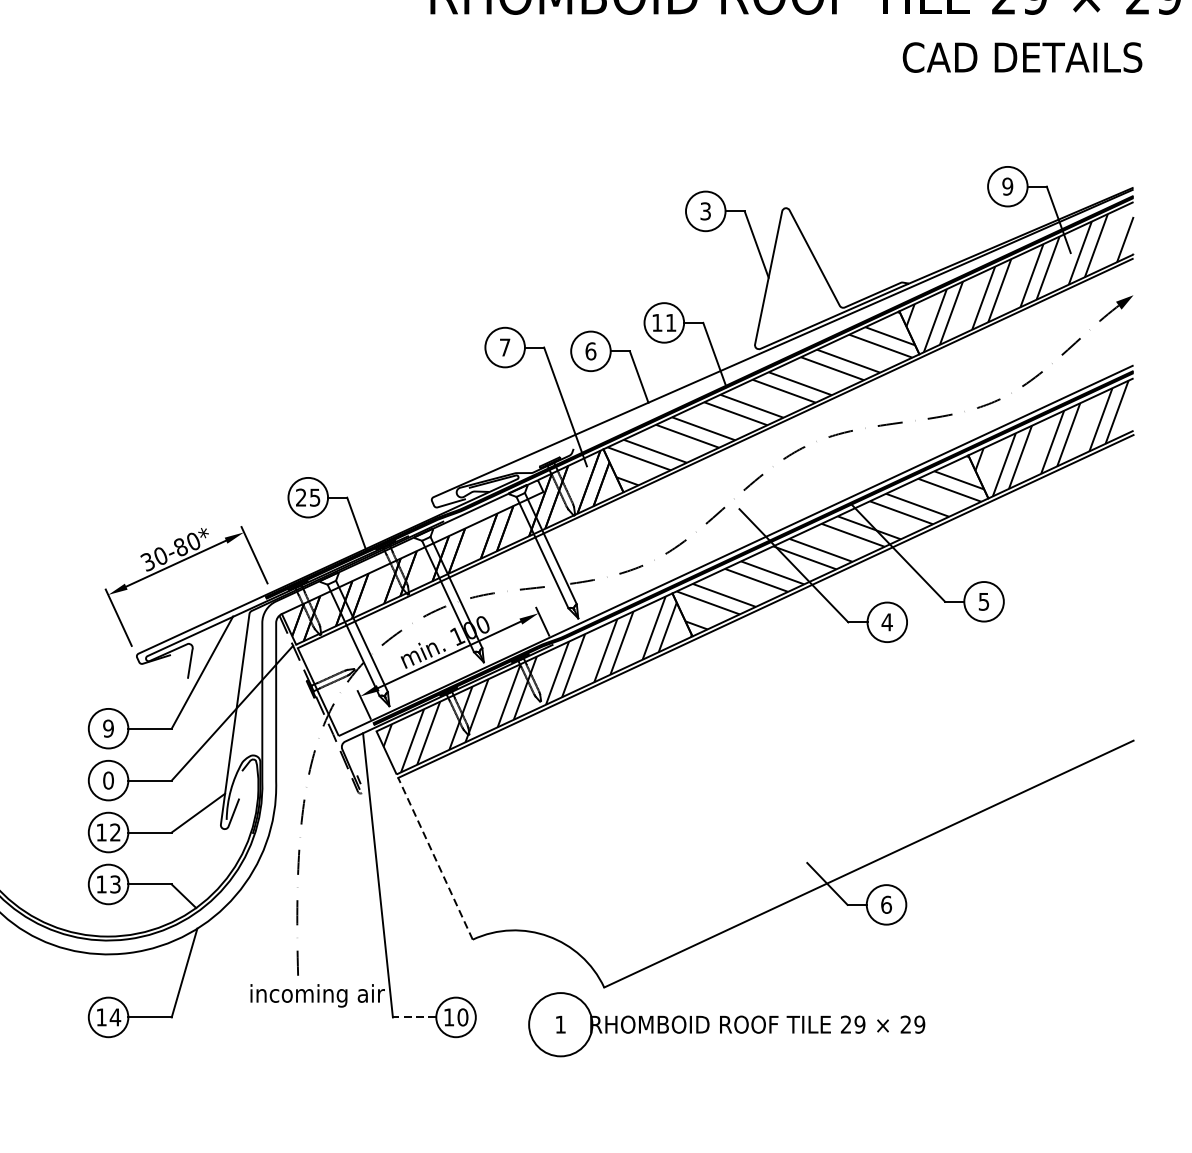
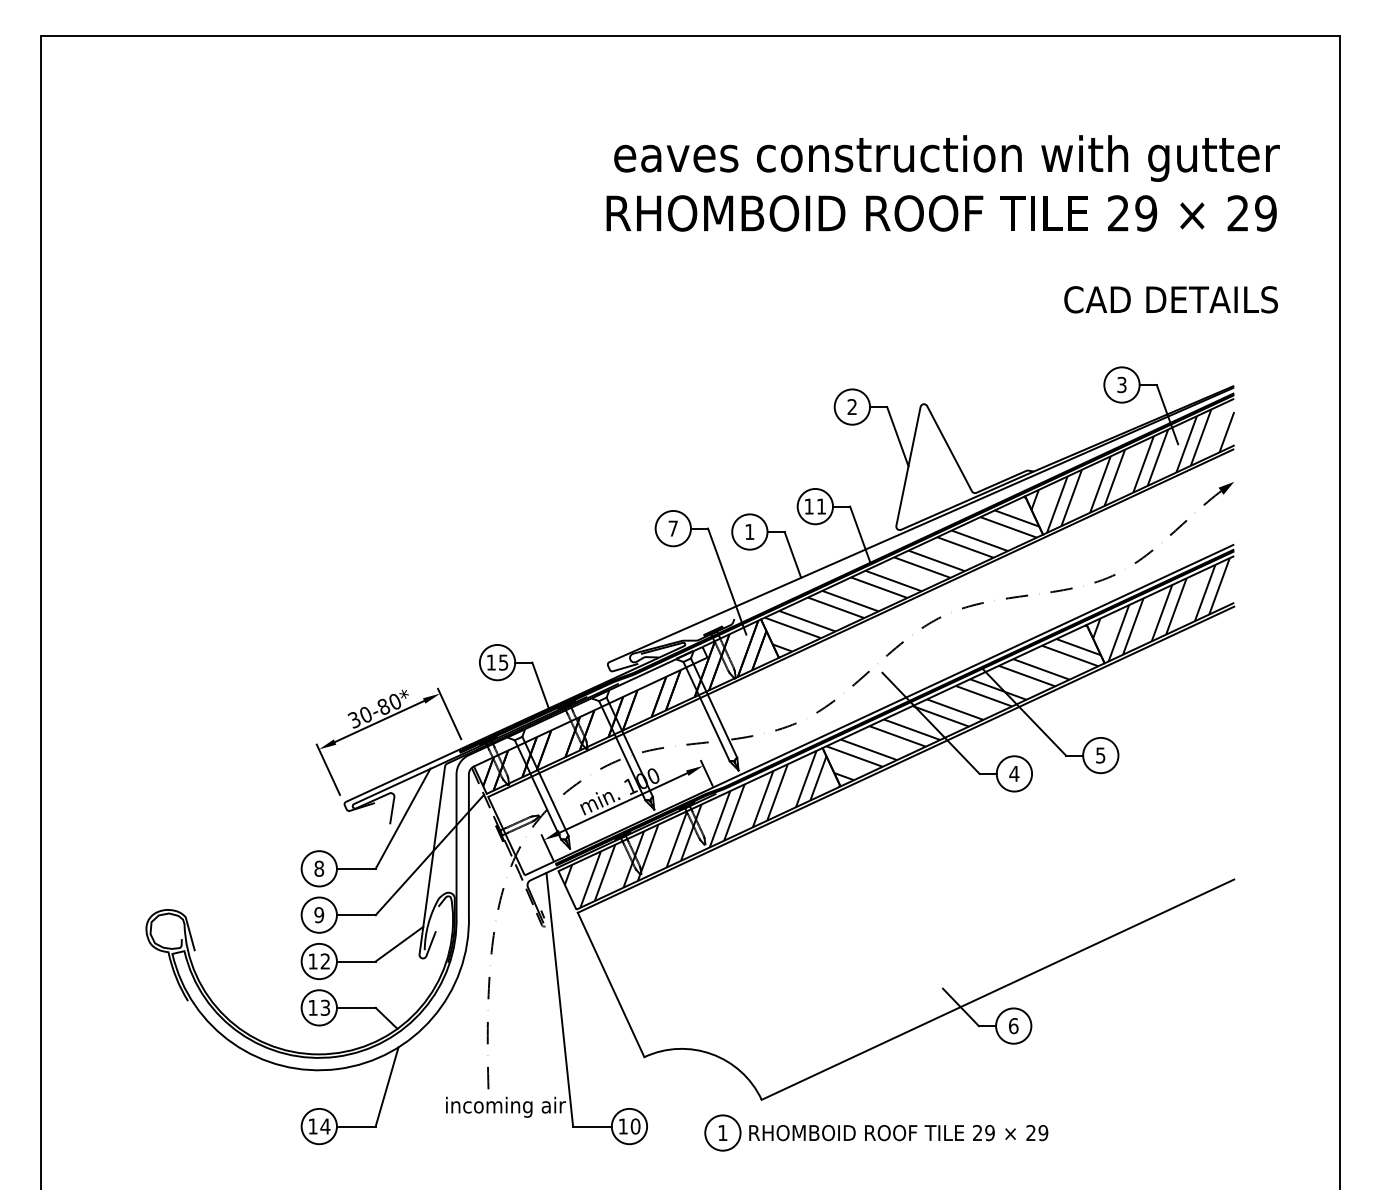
text: (1021, 57) -> (1170, 299), moved
text: (1007, 186) -> (1121, 384), 9 -> 3
text: (704, 211) -> (851, 407), 3 -> 2
text: (590, 351) -> (749, 532), 6 -> 1
text: (300, 497) -> (490, 662), 25 -> 15
text: (108, 728) -> (319, 868), 9 -> 8
text: (107, 780) -> (318, 915), 0 -> 9
line: (434, 858) -> (610, 984), dashed -> solid
line: (413, 1017) -> (591, 1126), dashed -> solid
circle: (560, 1024) -> (722, 1132), size x0.62

